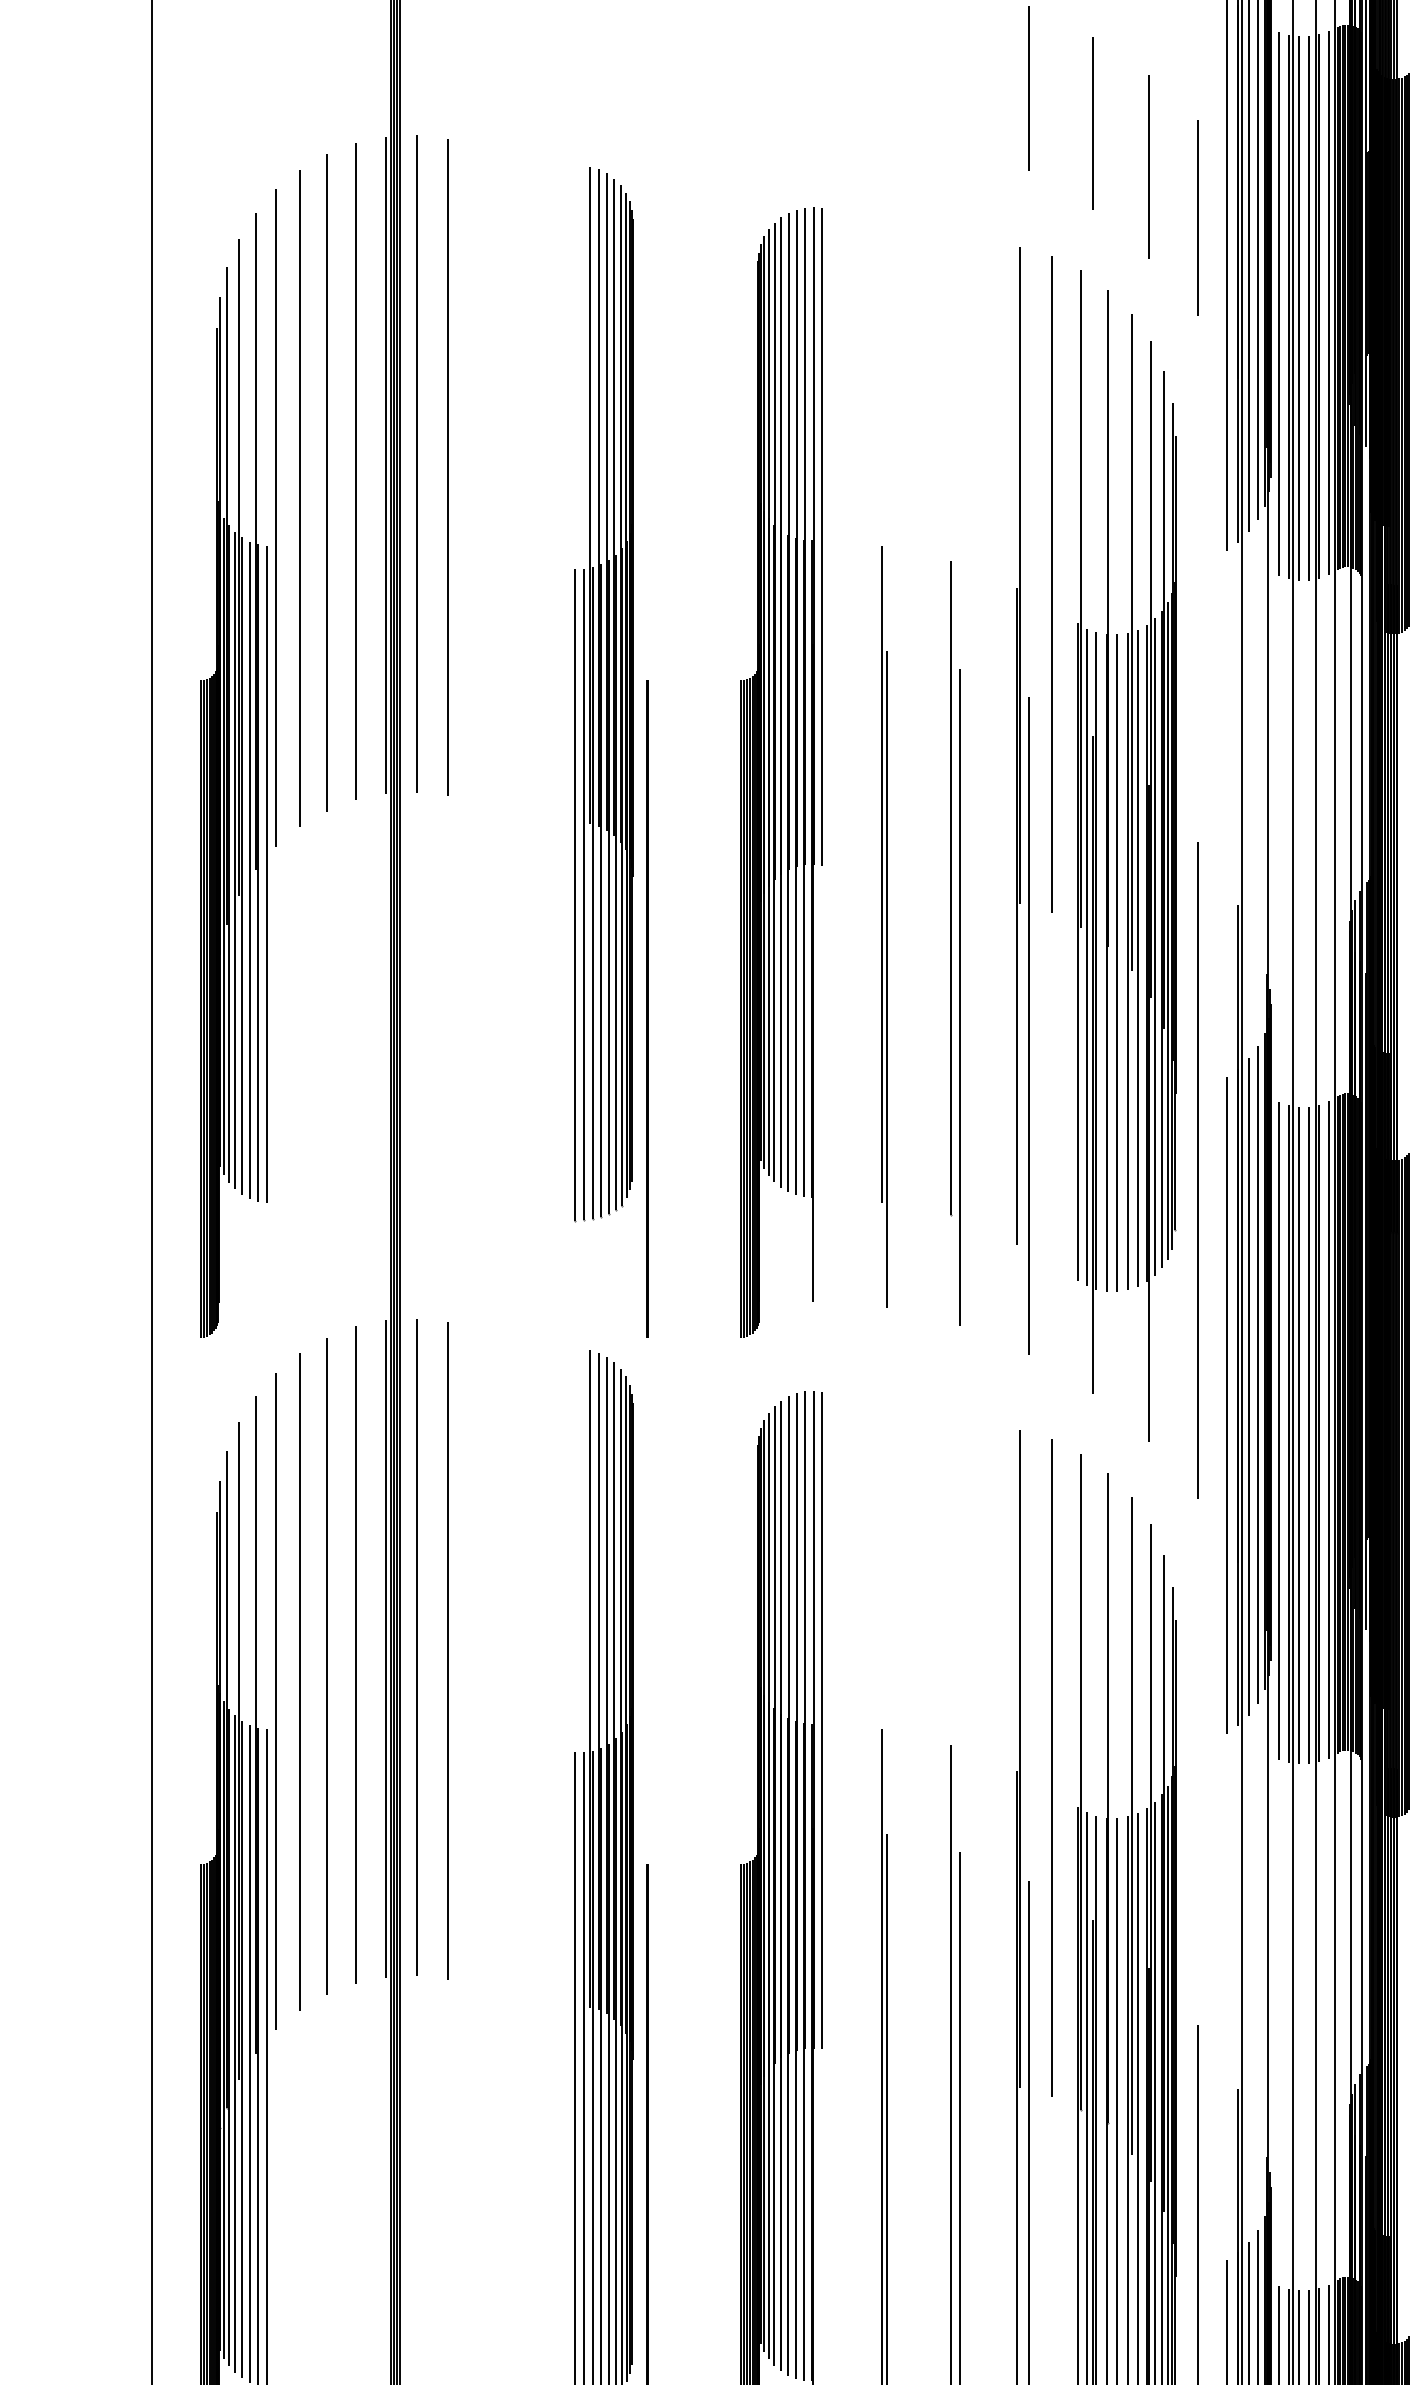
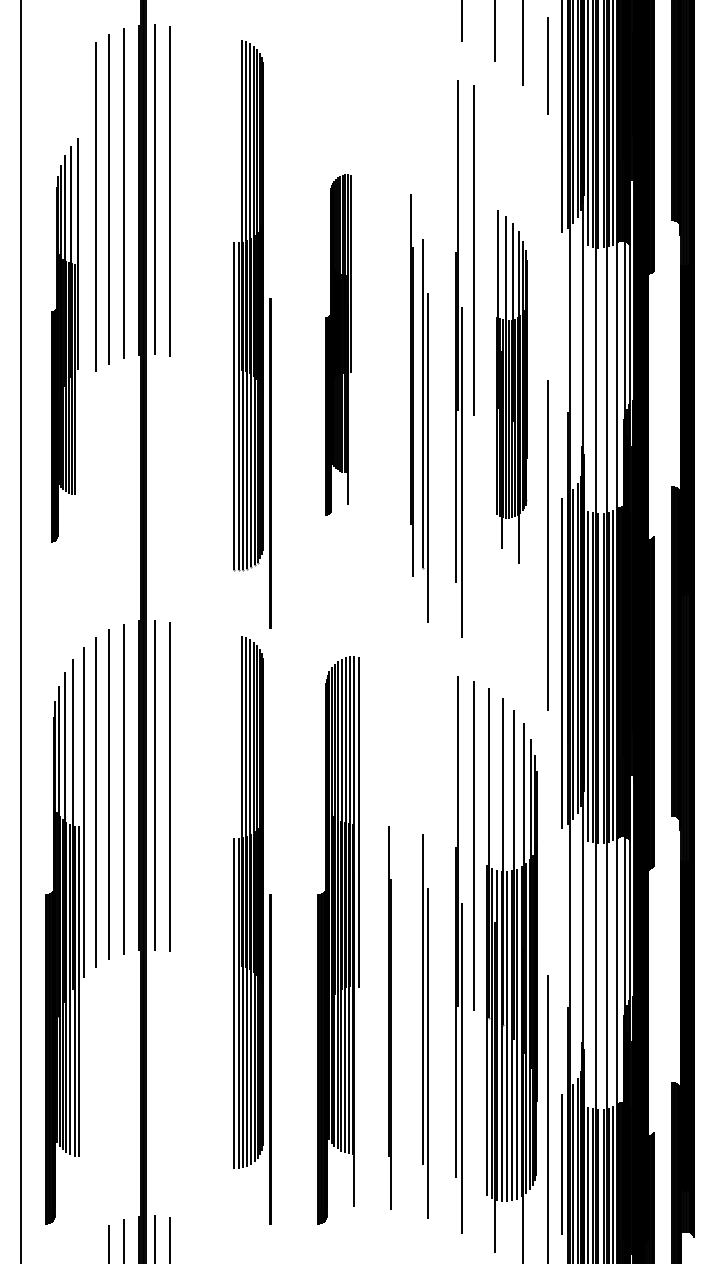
part: (237, 761) -> (64, 339), size x0.7
part: (782, 771) -> (338, 344), size x0.6
part: (1126, 855) -> (511, 386), size x0.6
line: (883, 926) -> (411, 385), moved

